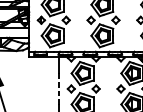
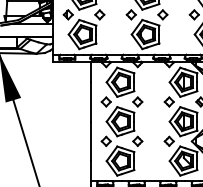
line: (58, 89) -> (90, 102), dashed -> solid

